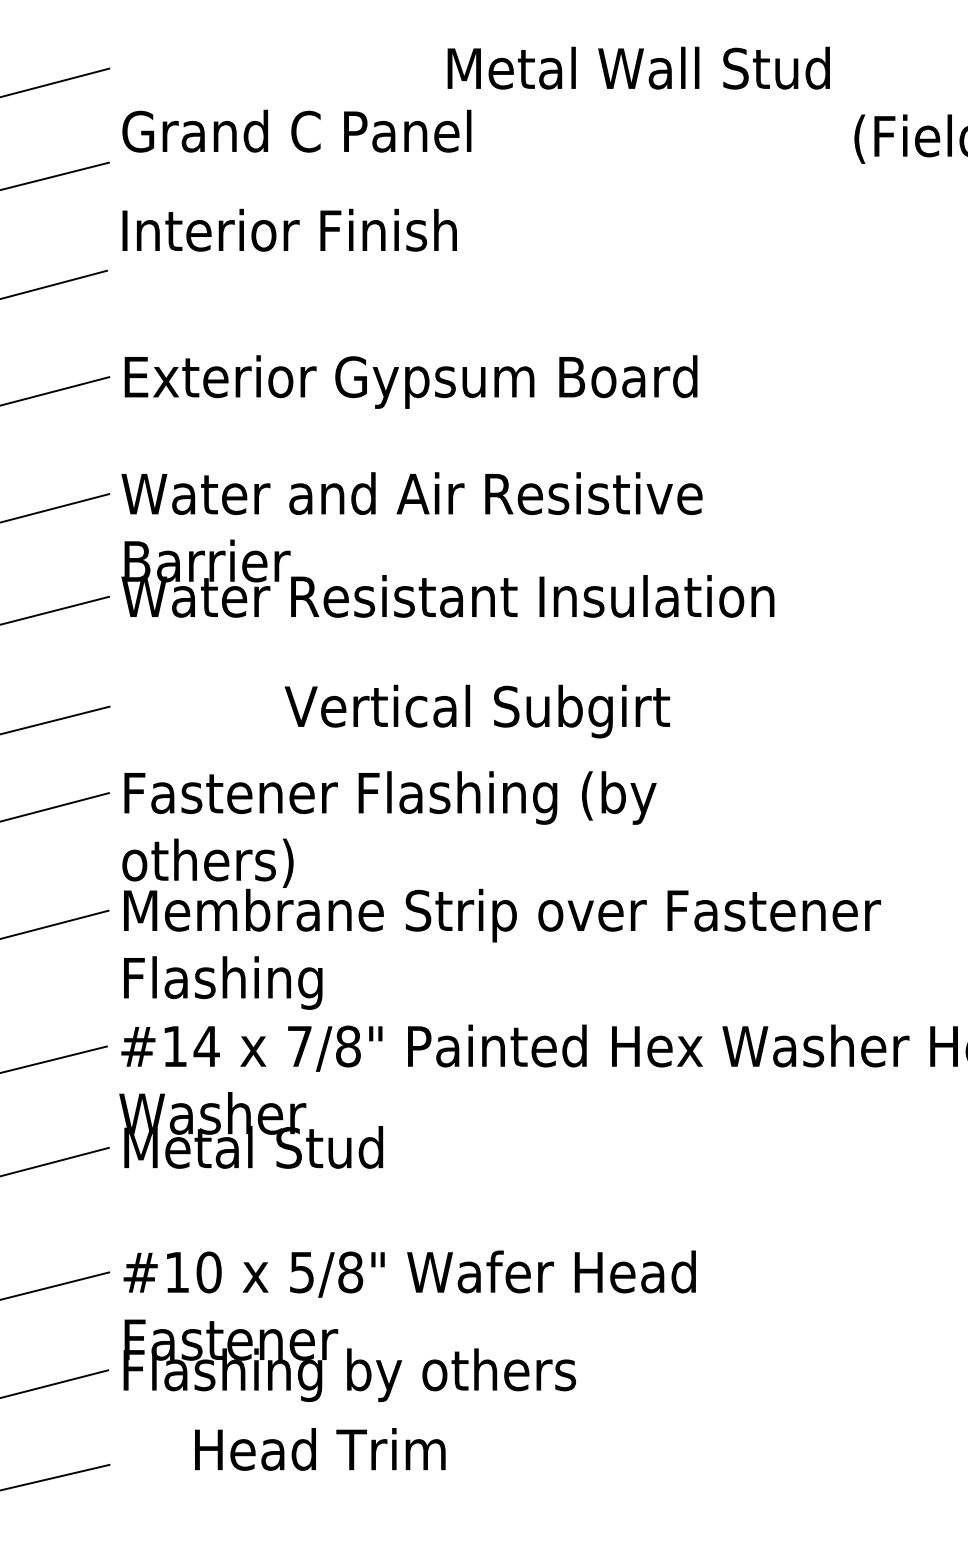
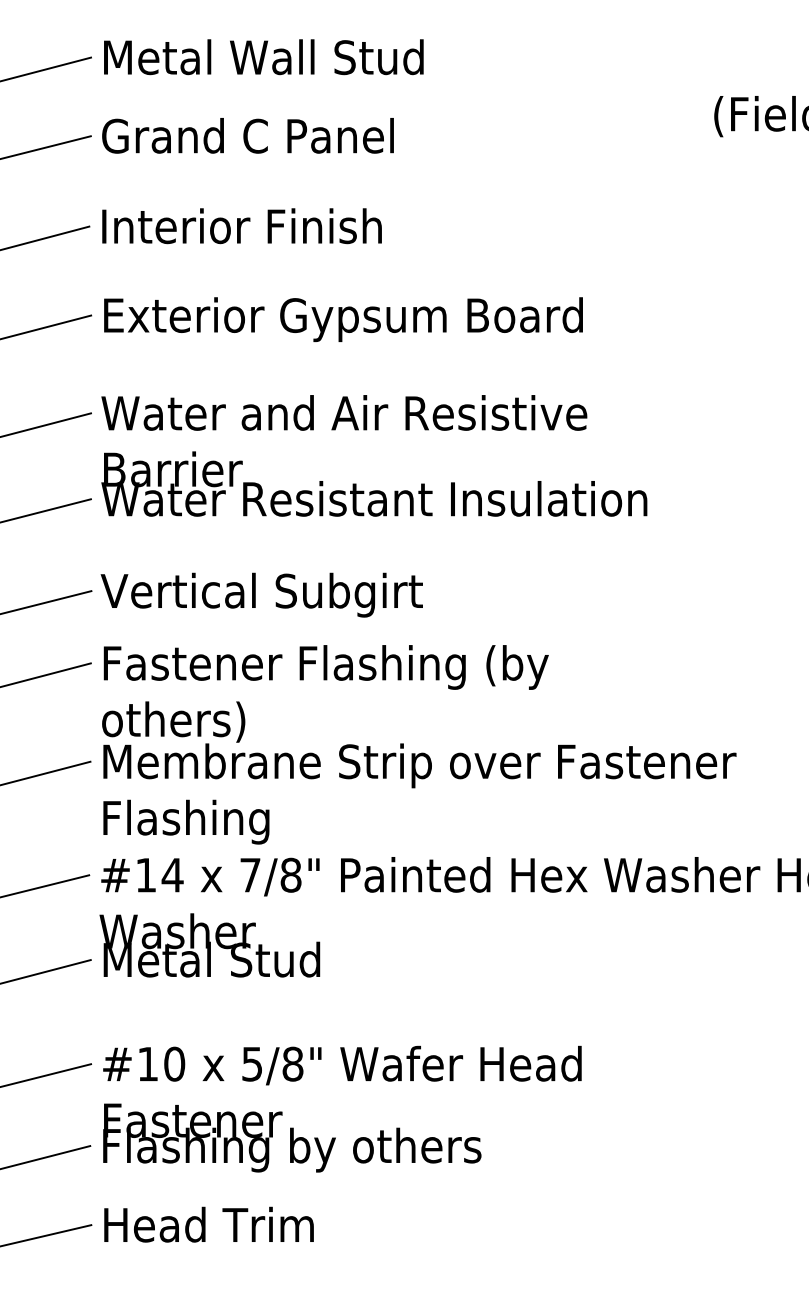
text: (638, 67) -> (263, 56), moved
text: (296, 130) -> (247, 135), moved
text: (289, 229) -> (241, 225), moved
text: (477, 711) -> (261, 595), moved
text: (320, 1449) -> (209, 1224), moved

